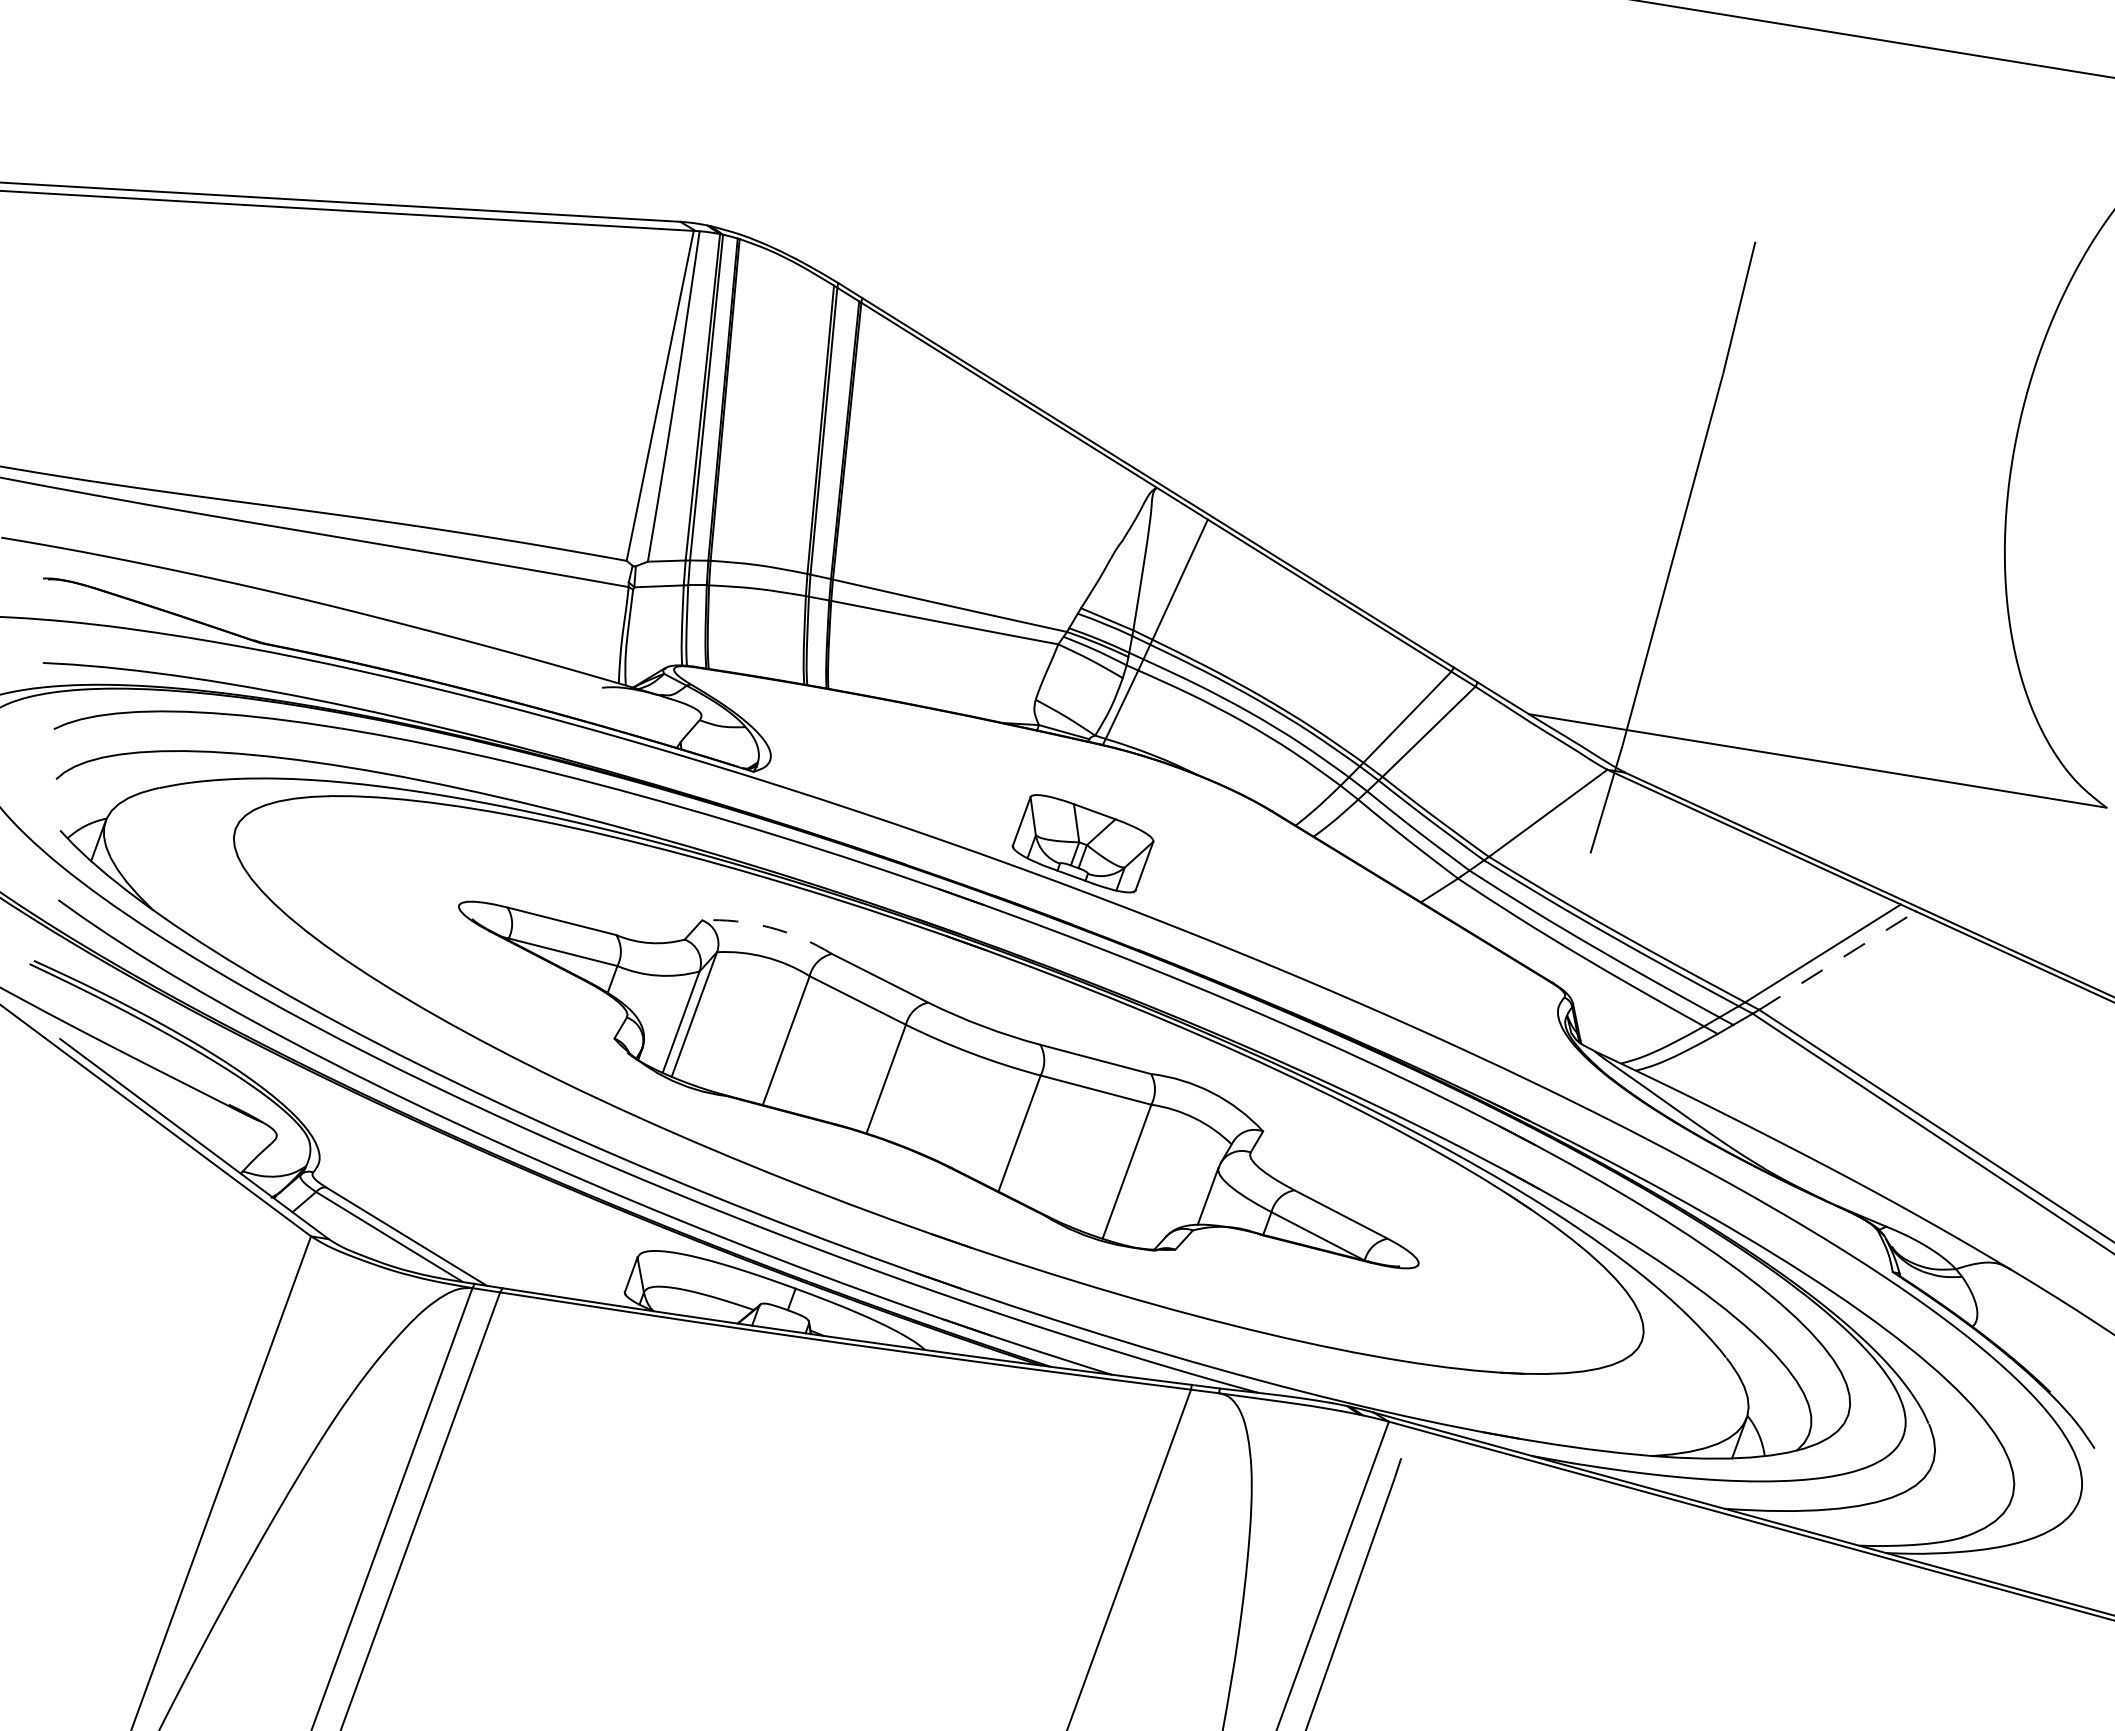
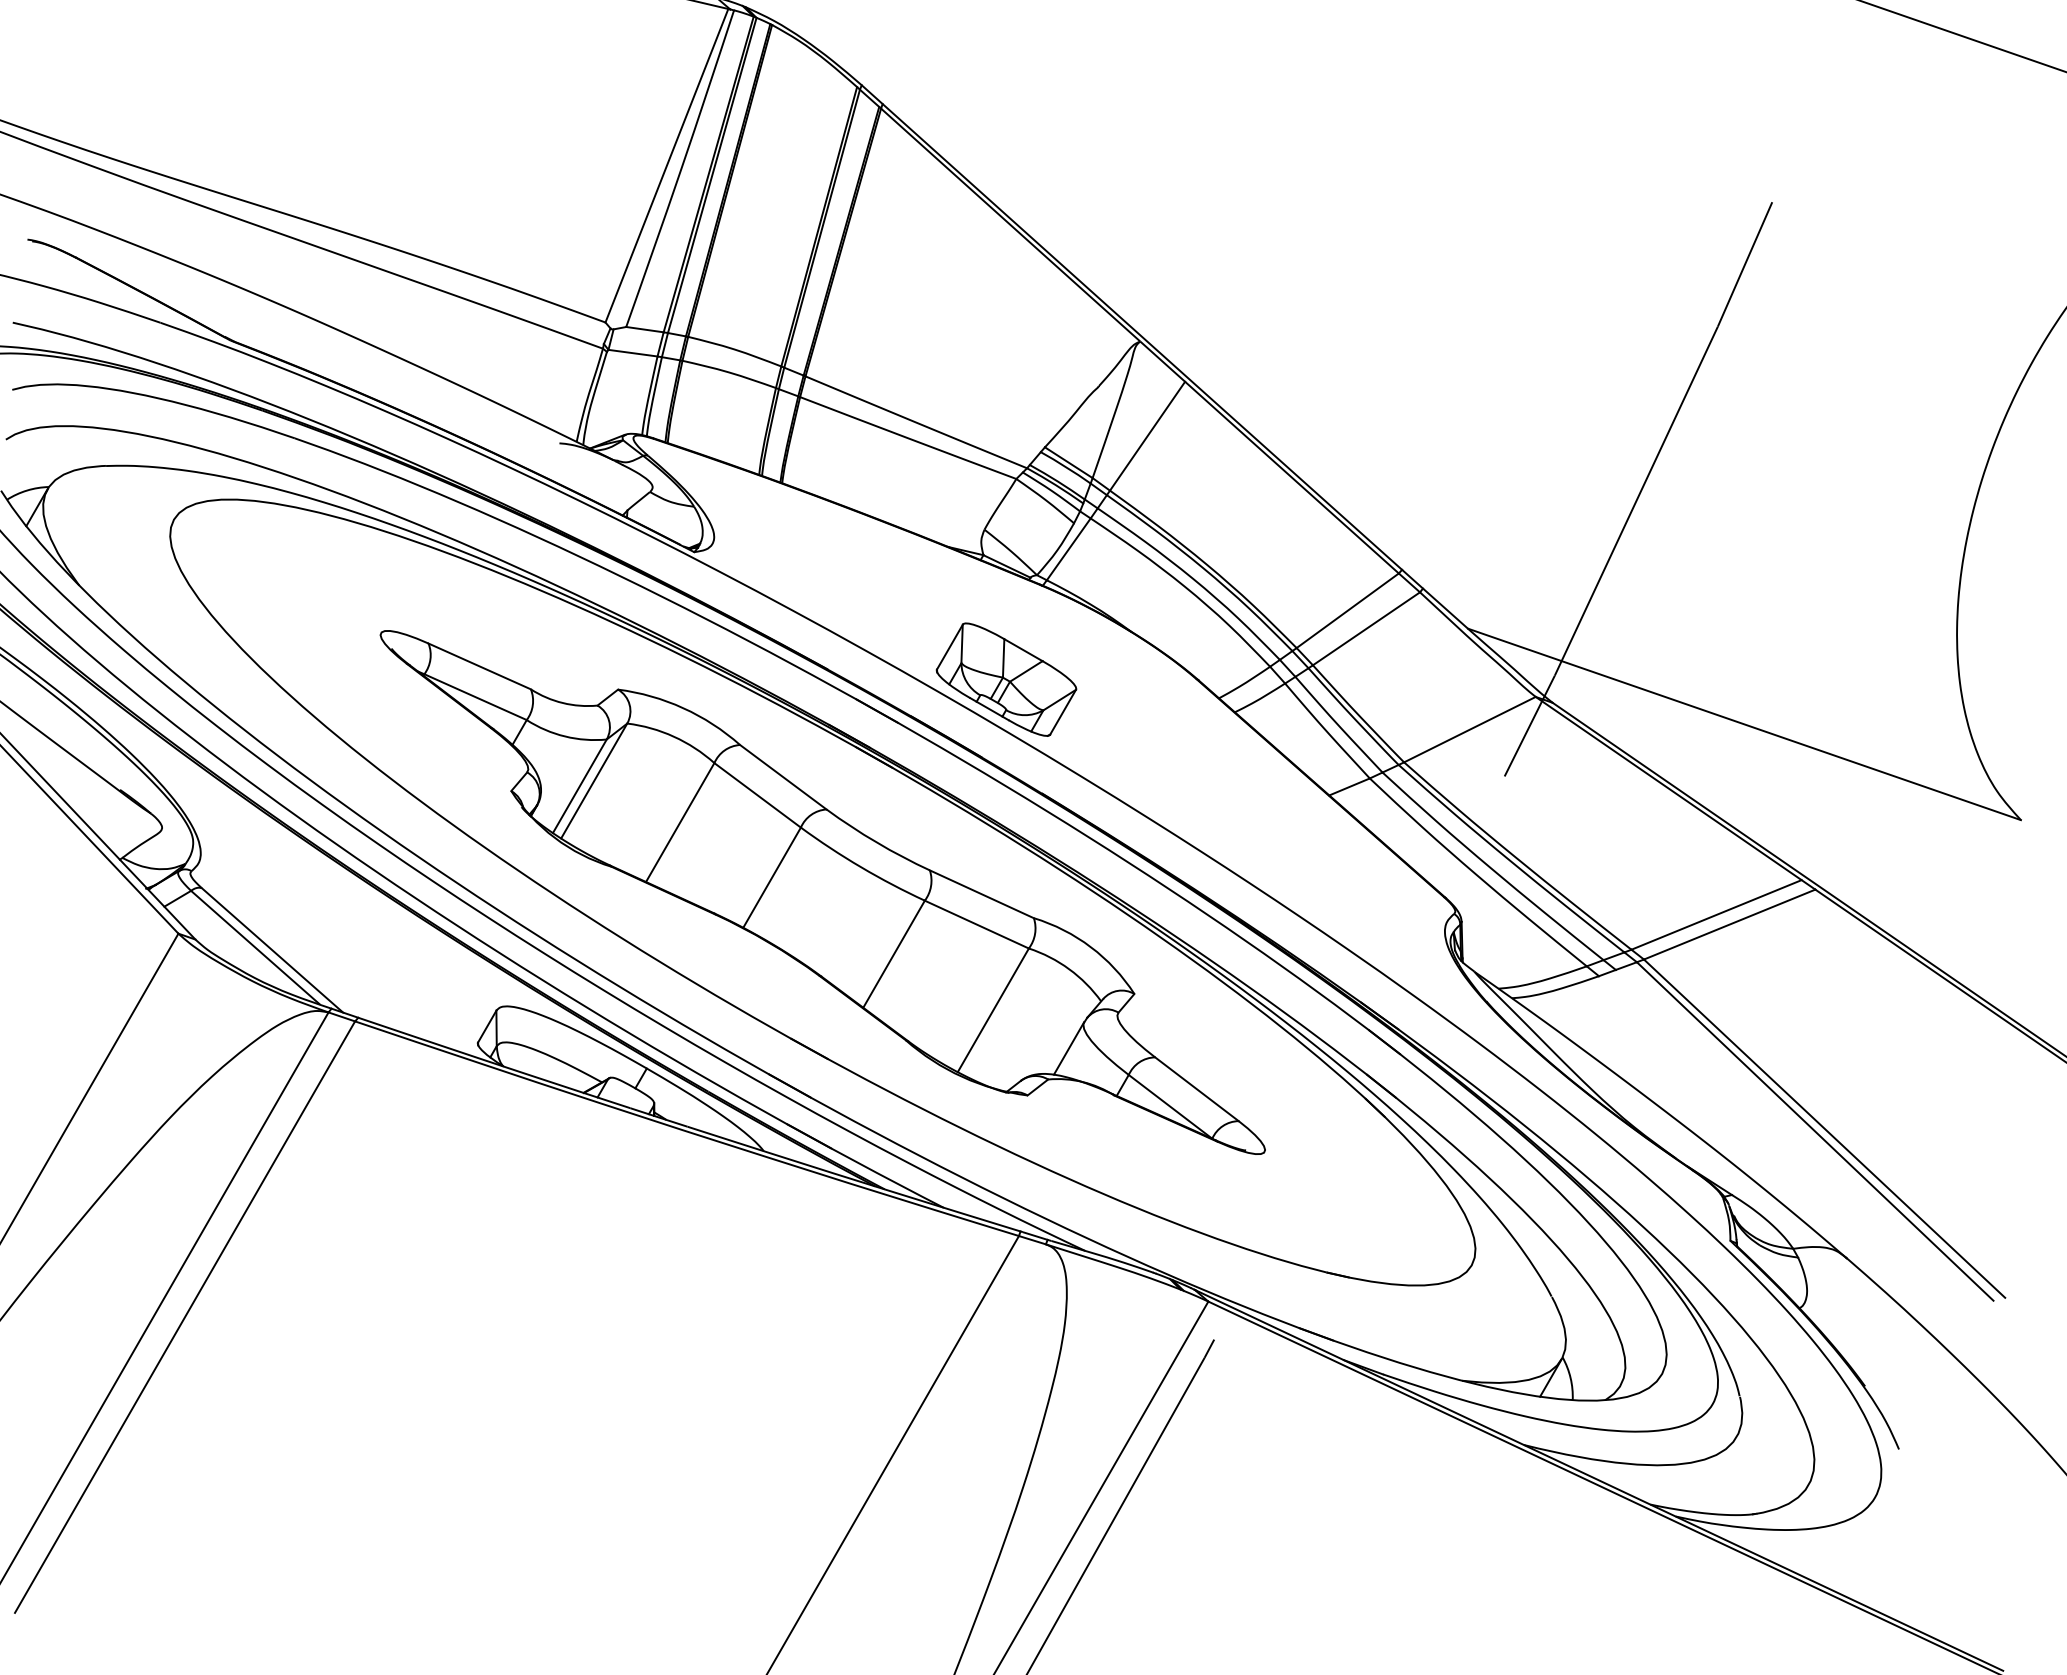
arc: (769, 927) -> (683, 708), dashed -> solid
line: (1837, 960) -> (1729, 924), dashed -> solid

